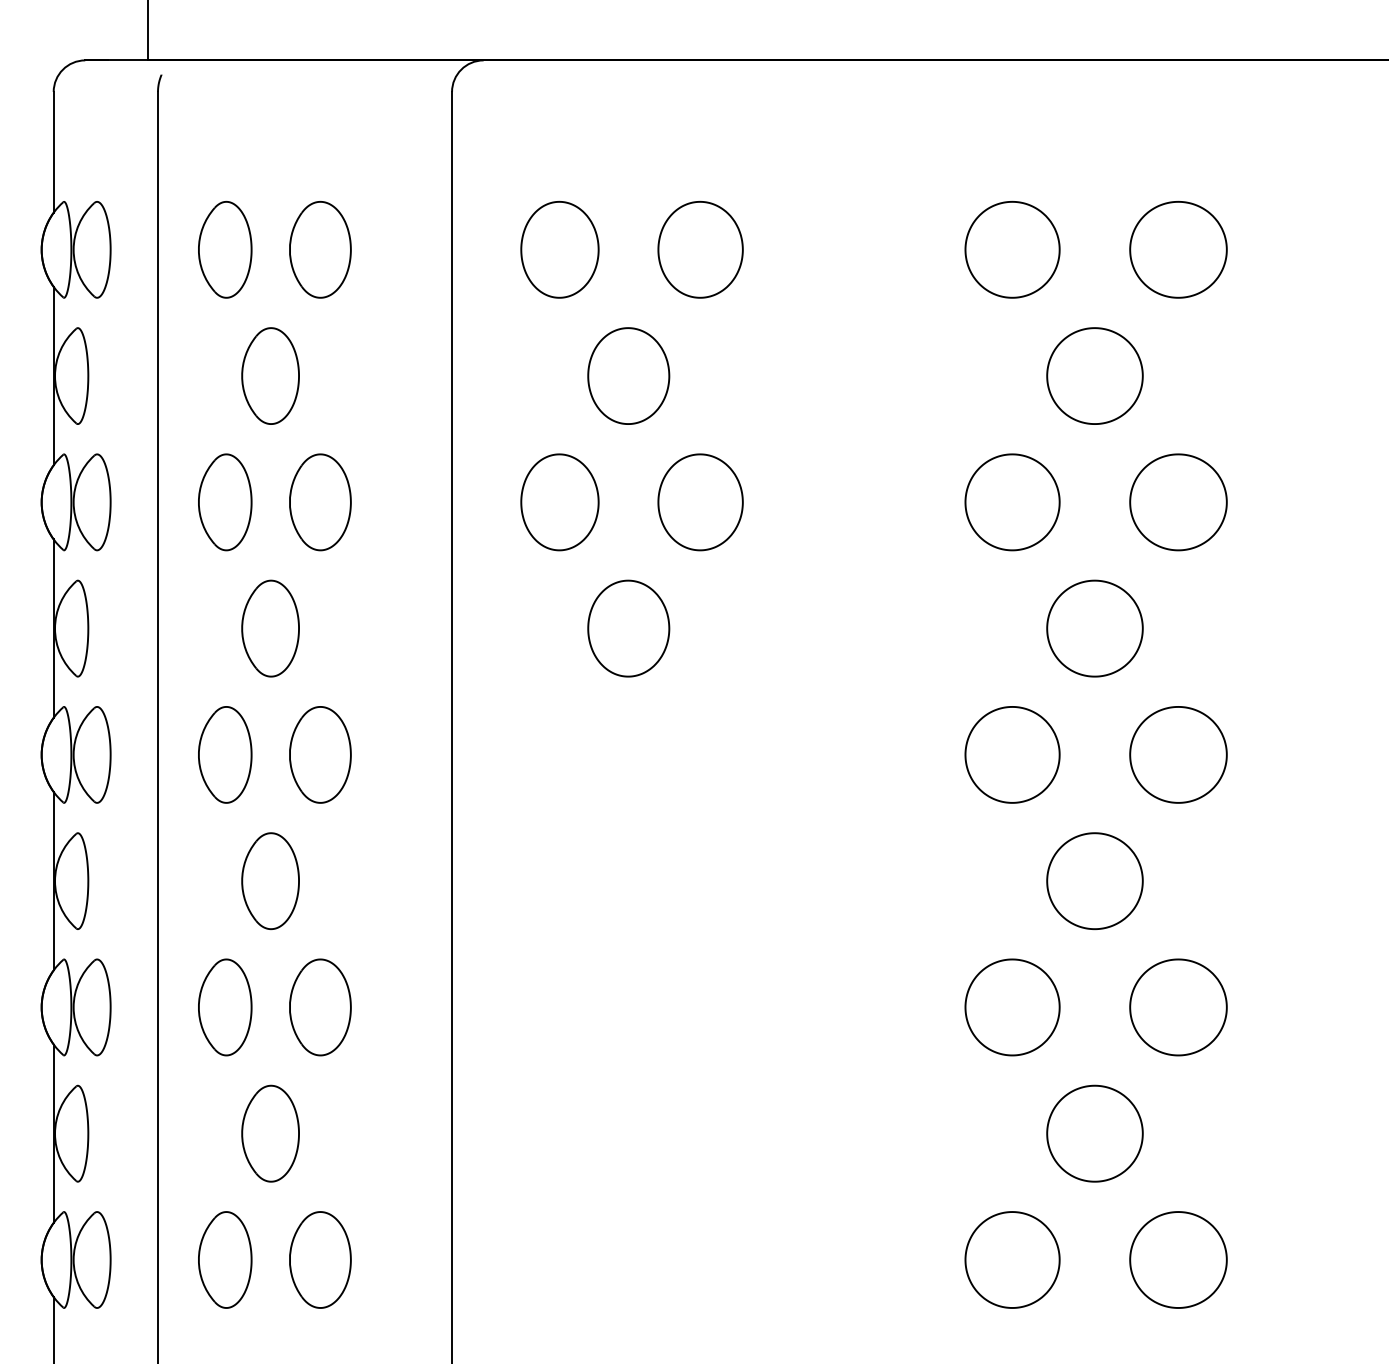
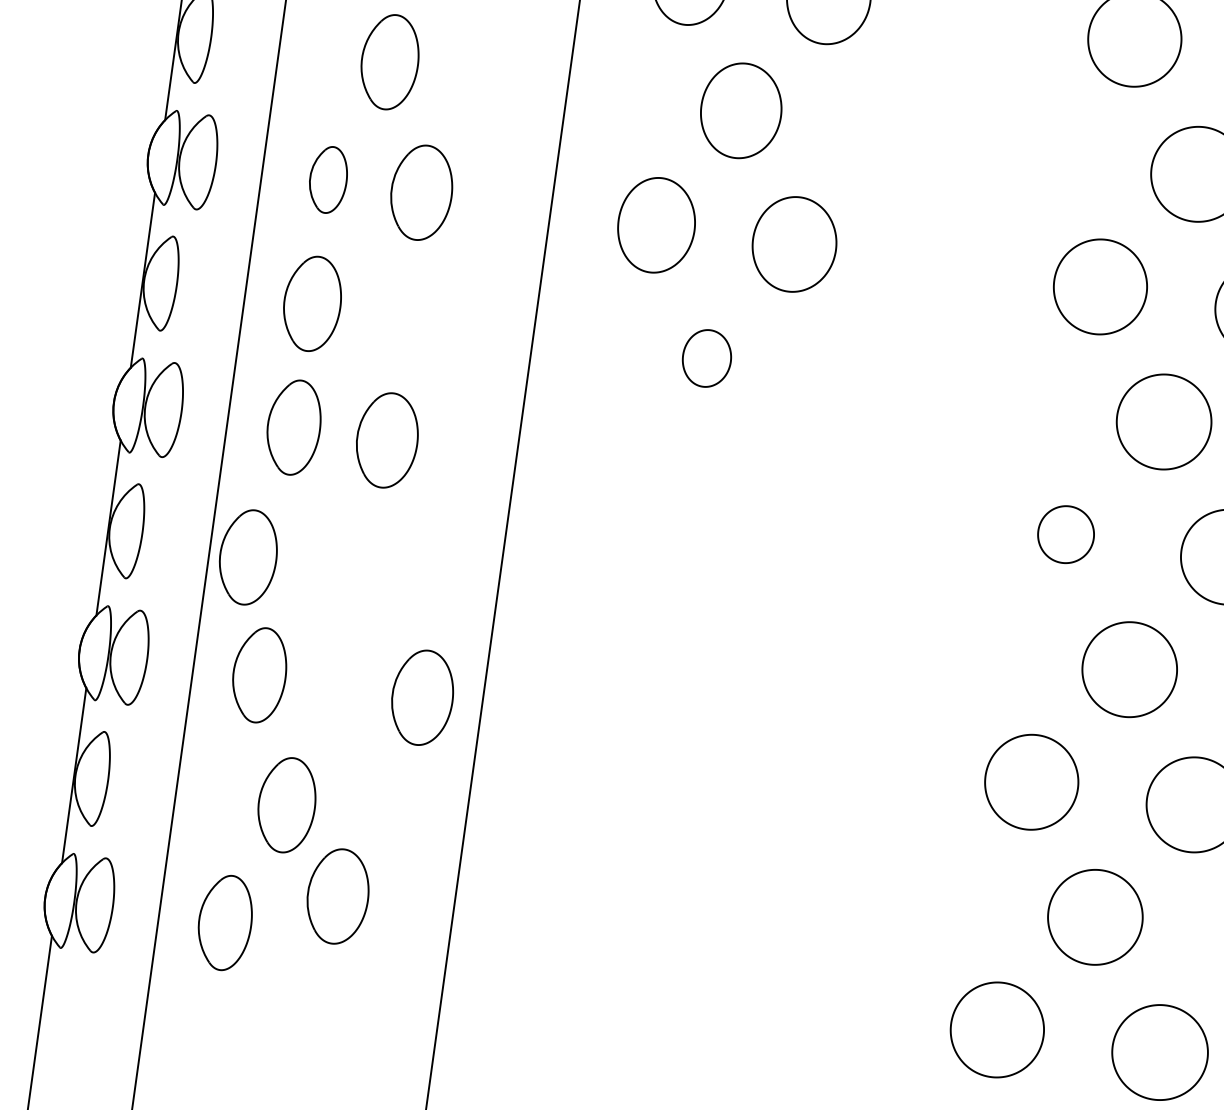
part: (225, 502) -> (328, 180), size x0.7
part: (270, 628) -> (312, 303), moved
part: (628, 628) -> (706, 358), size x0.6
part: (1012, 754) -> (1066, 534), size x0.6
part: (270, 880) -> (248, 556), moved
part: (320, 1007) -> (422, 697), moved
part: (320, 1259) -> (338, 896), moved

